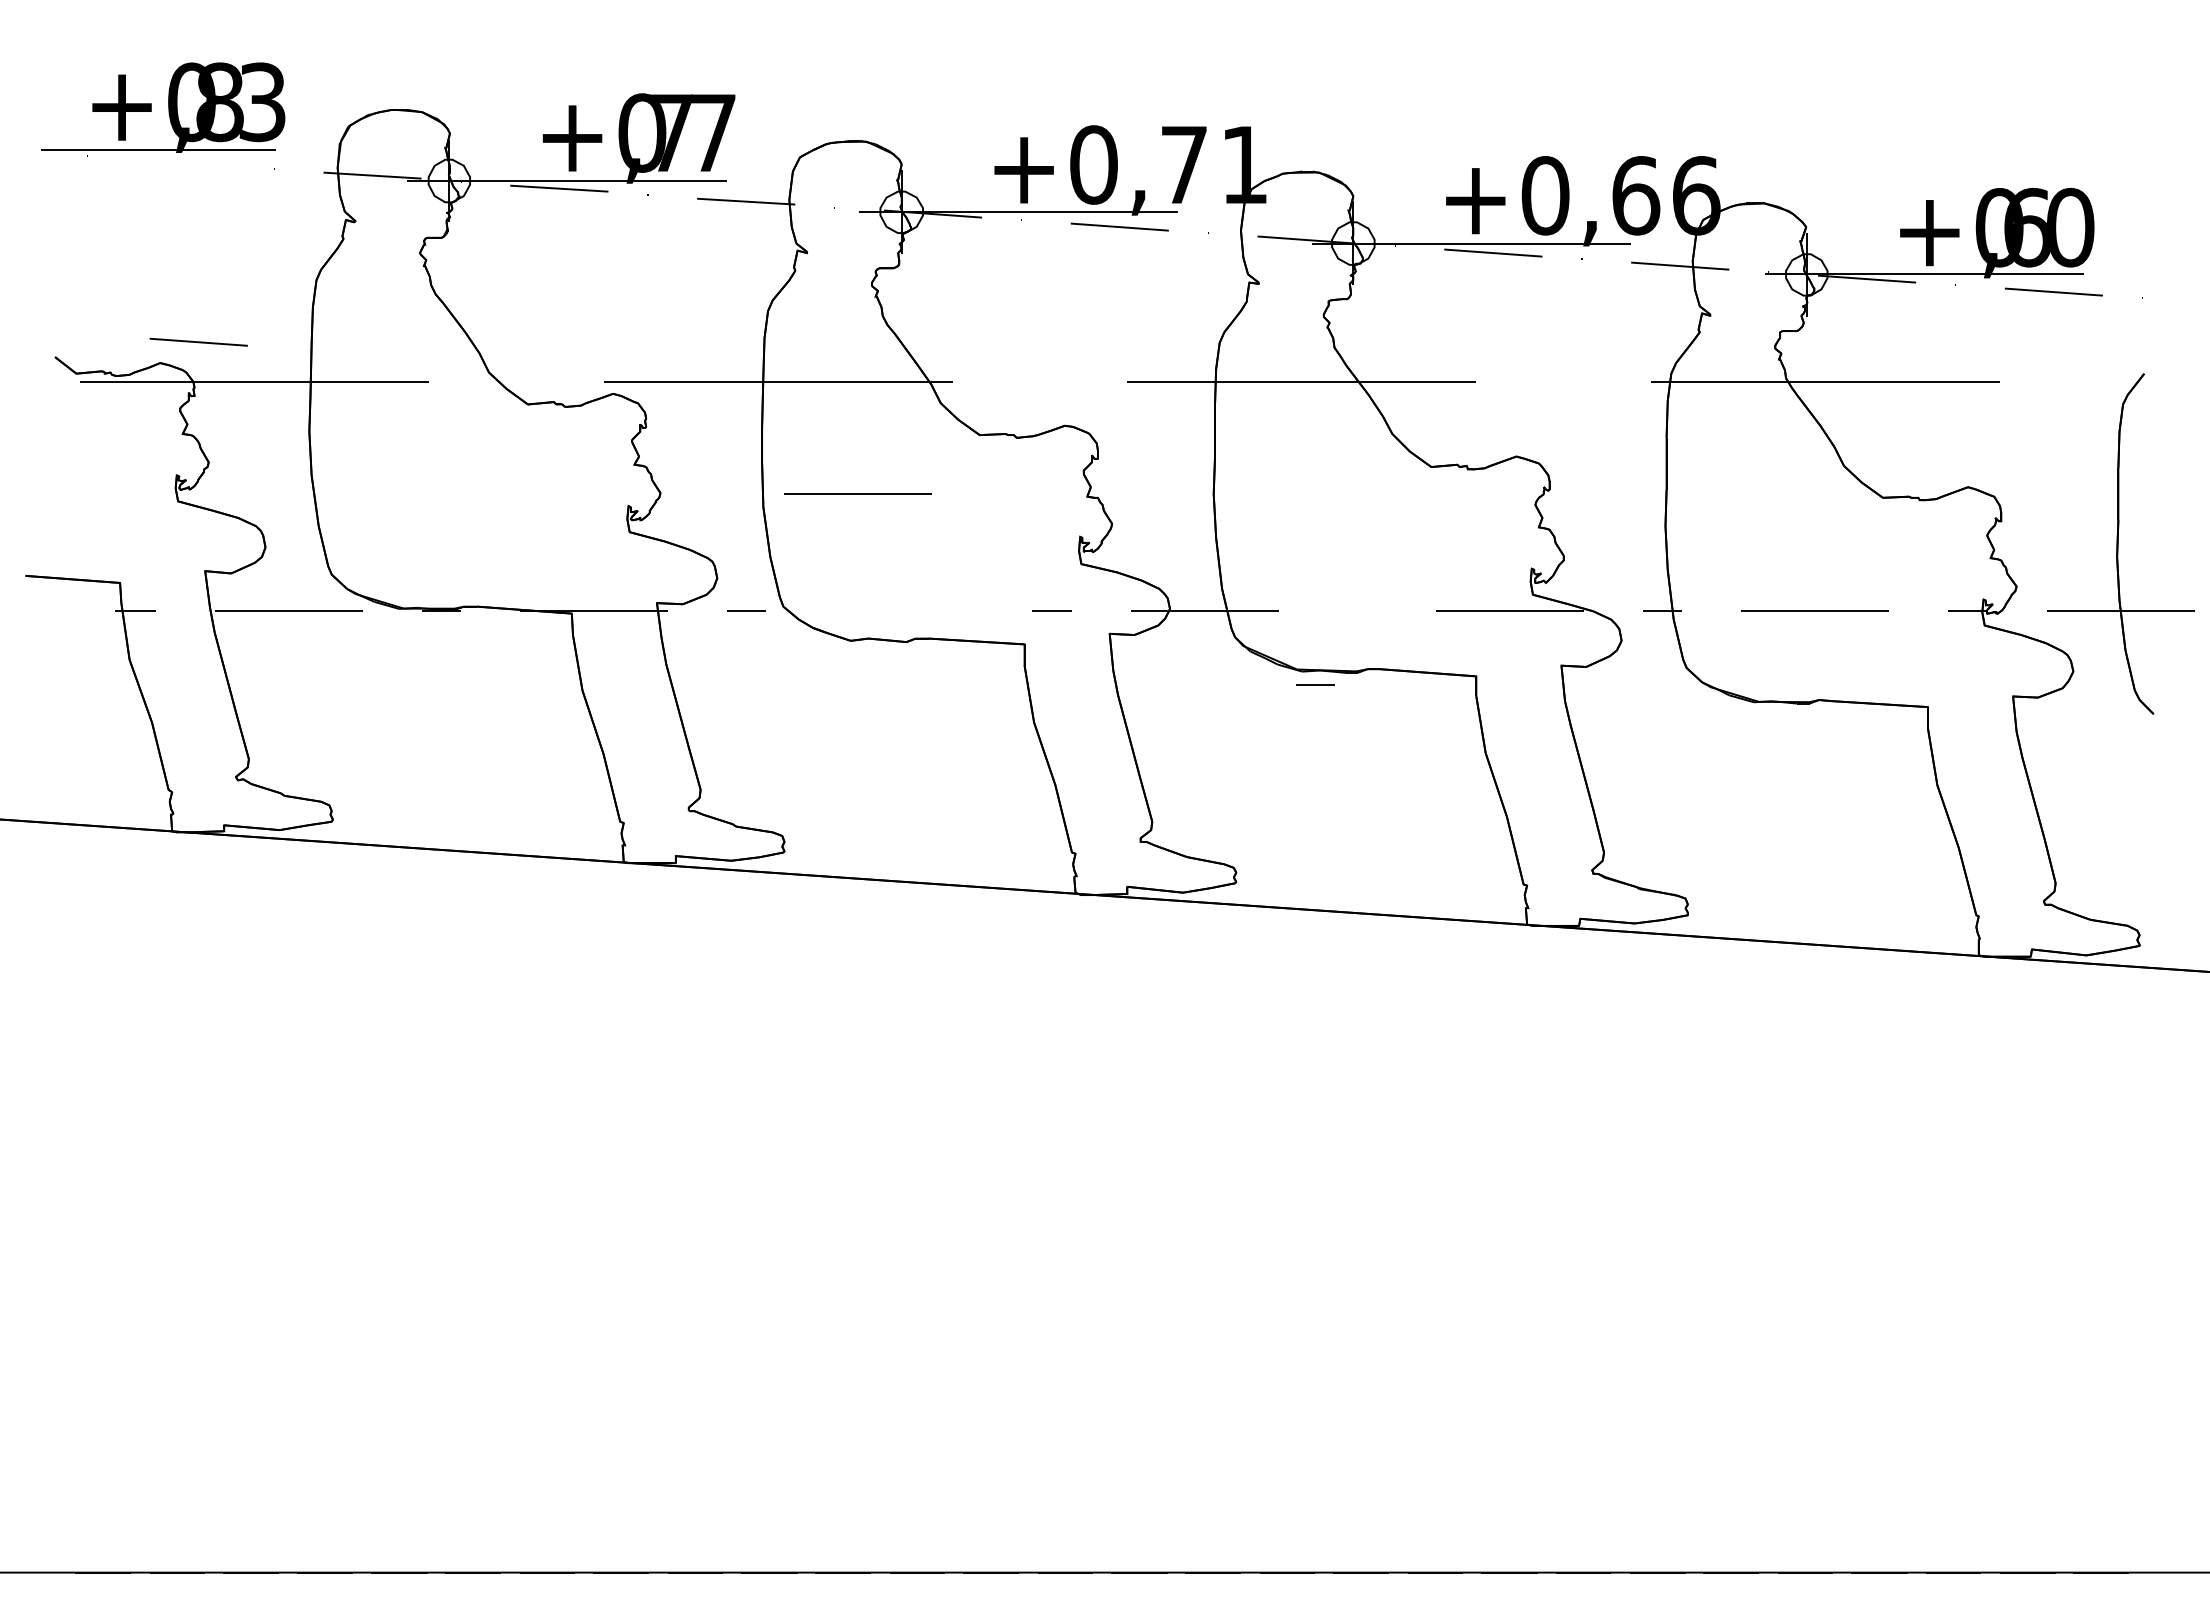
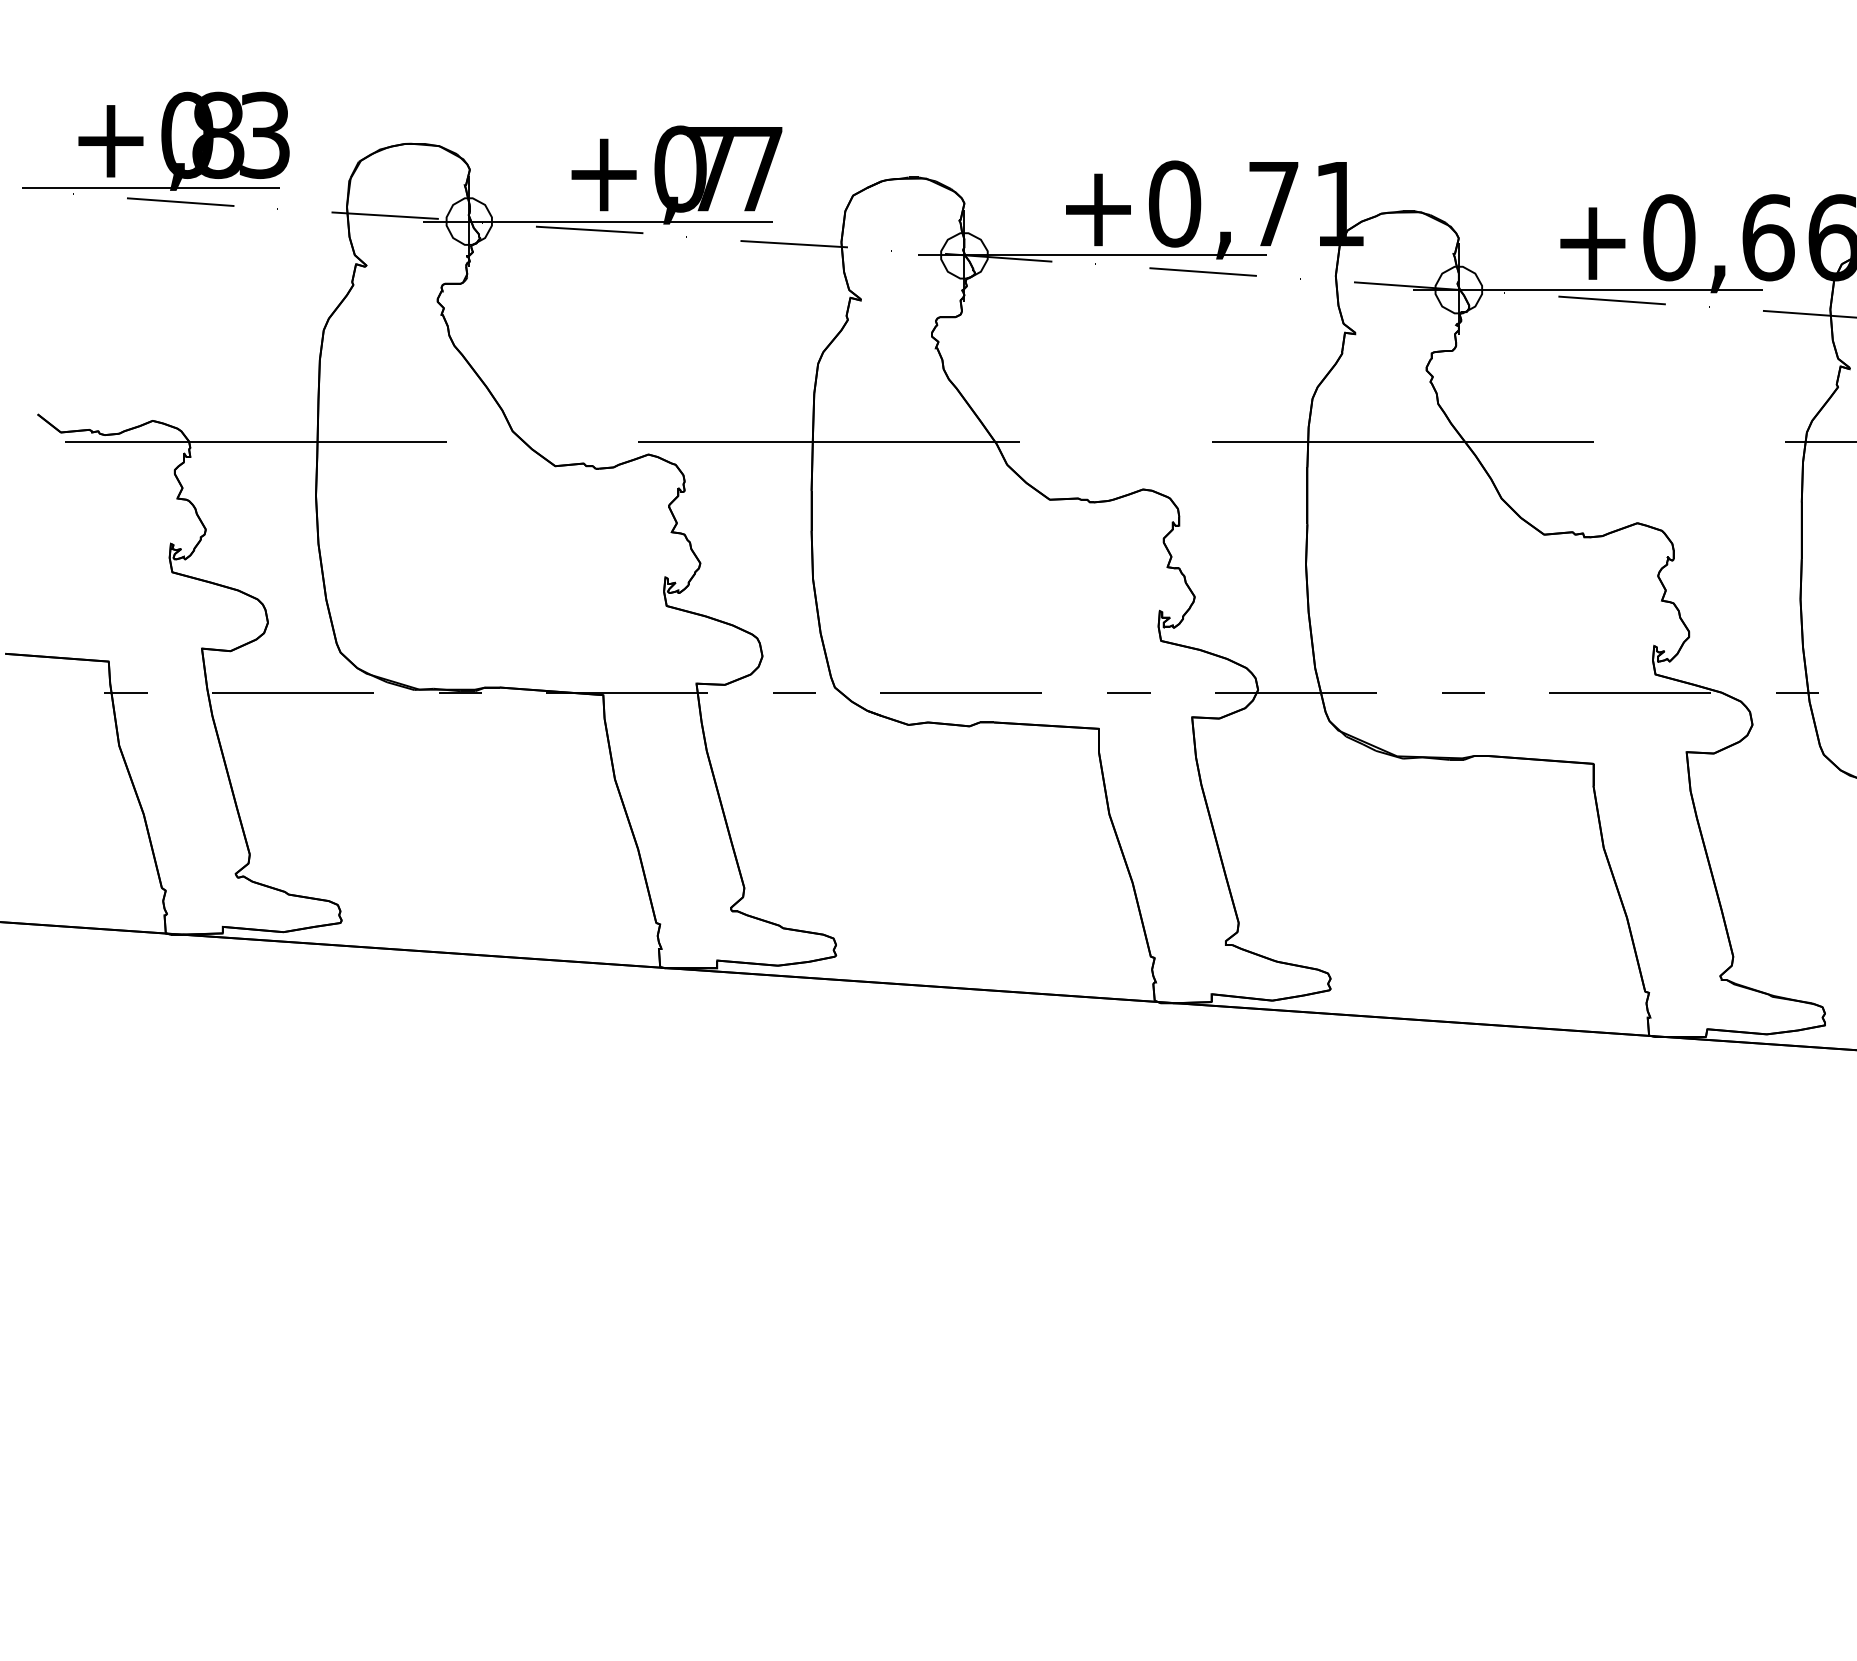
line: (198, 341) -> (180, 201), moved
line: (857, 493) -> (960, 691), moved
line: (1315, 684) -> (1463, 691), moved

